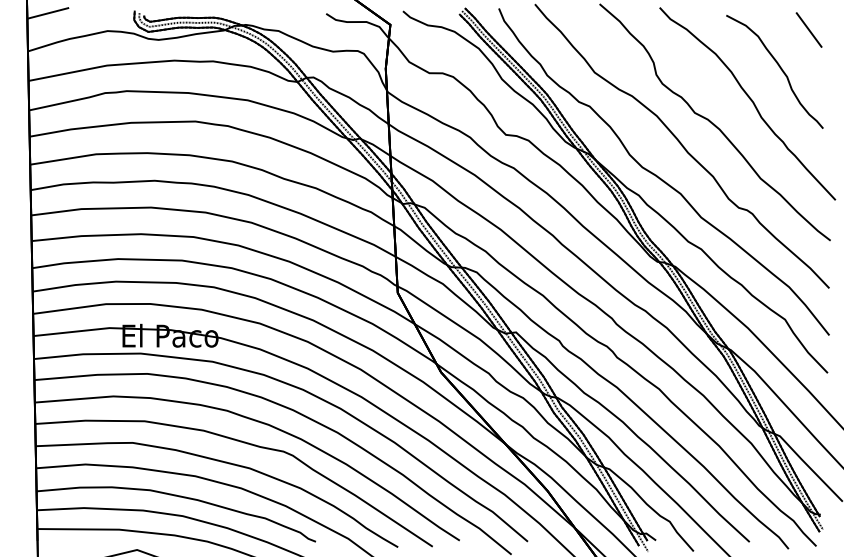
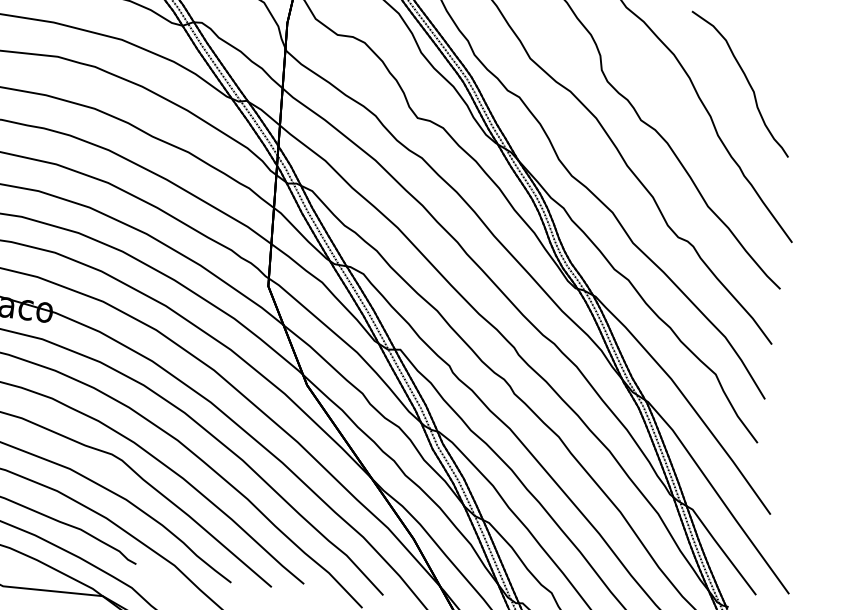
line: (808, 29) -> (785, 39), removed

